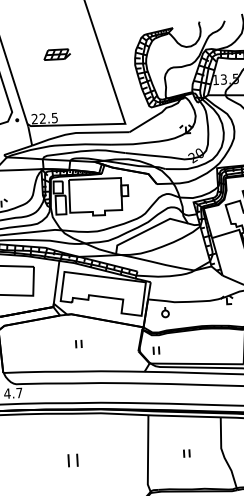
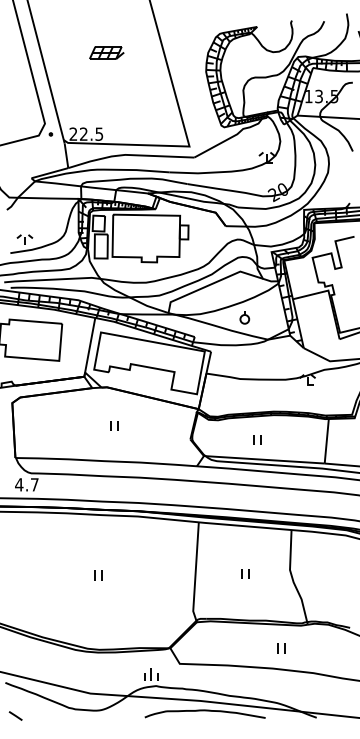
part: (165, 312) -> (244, 317), moved
part: (156, 350) -> (257, 439), moved
part: (72, 460) -> (98, 575), size x0.62

